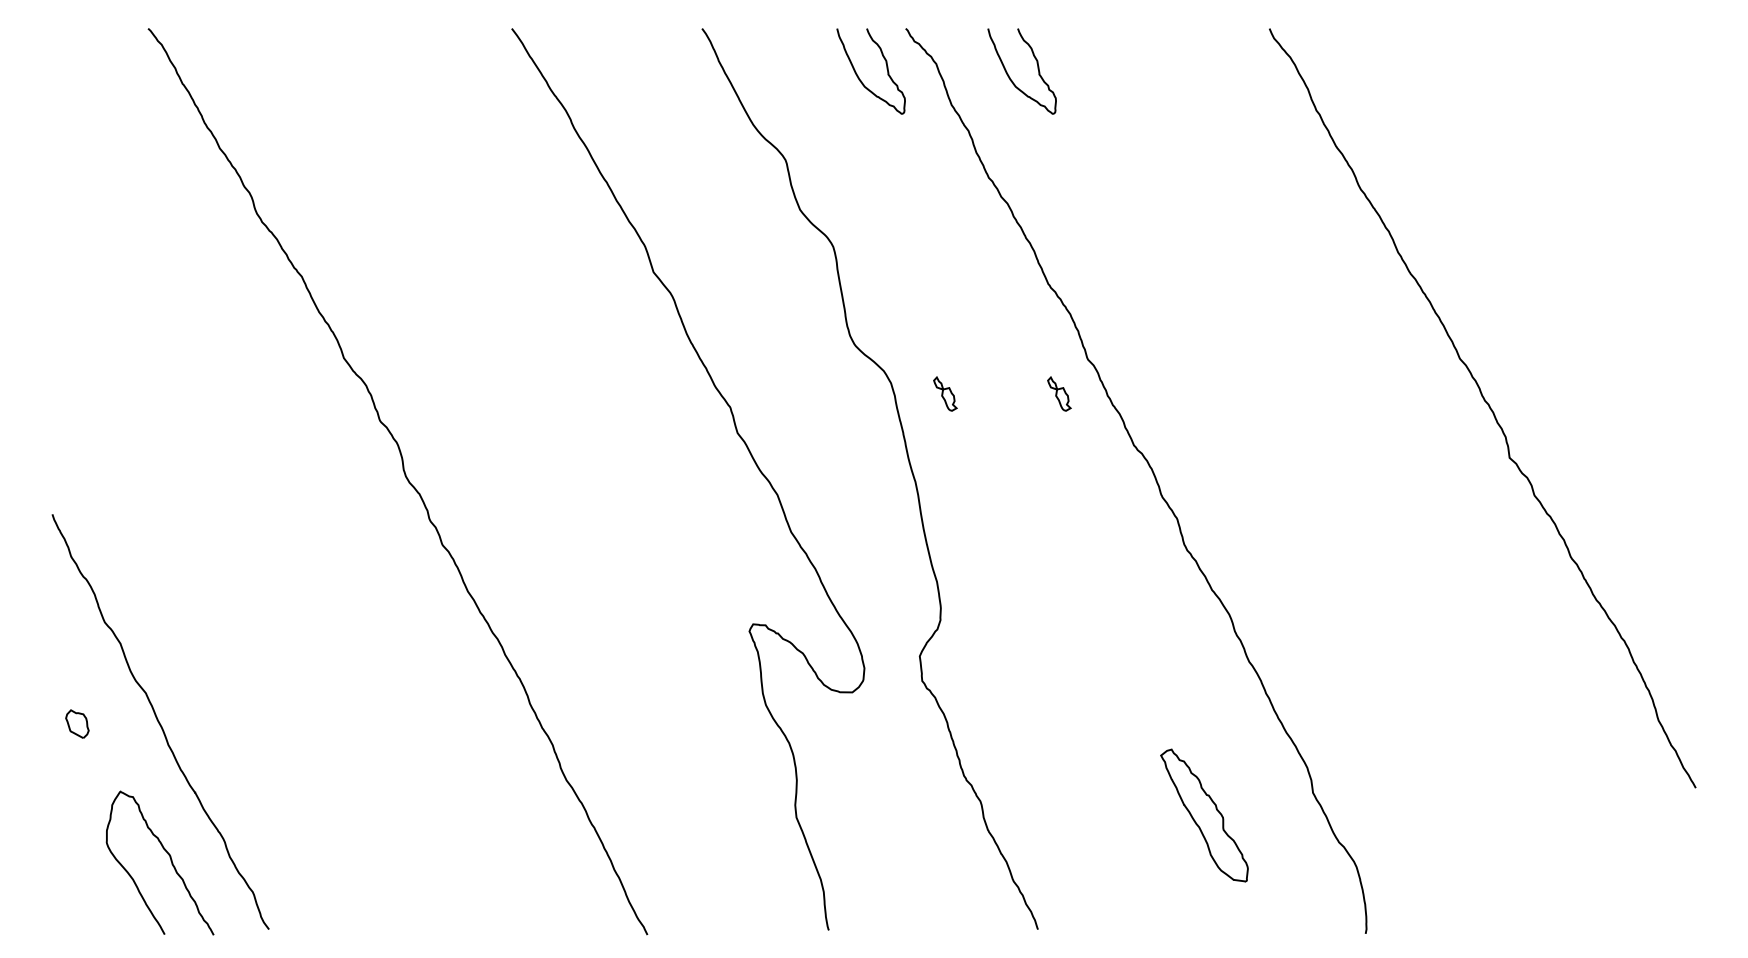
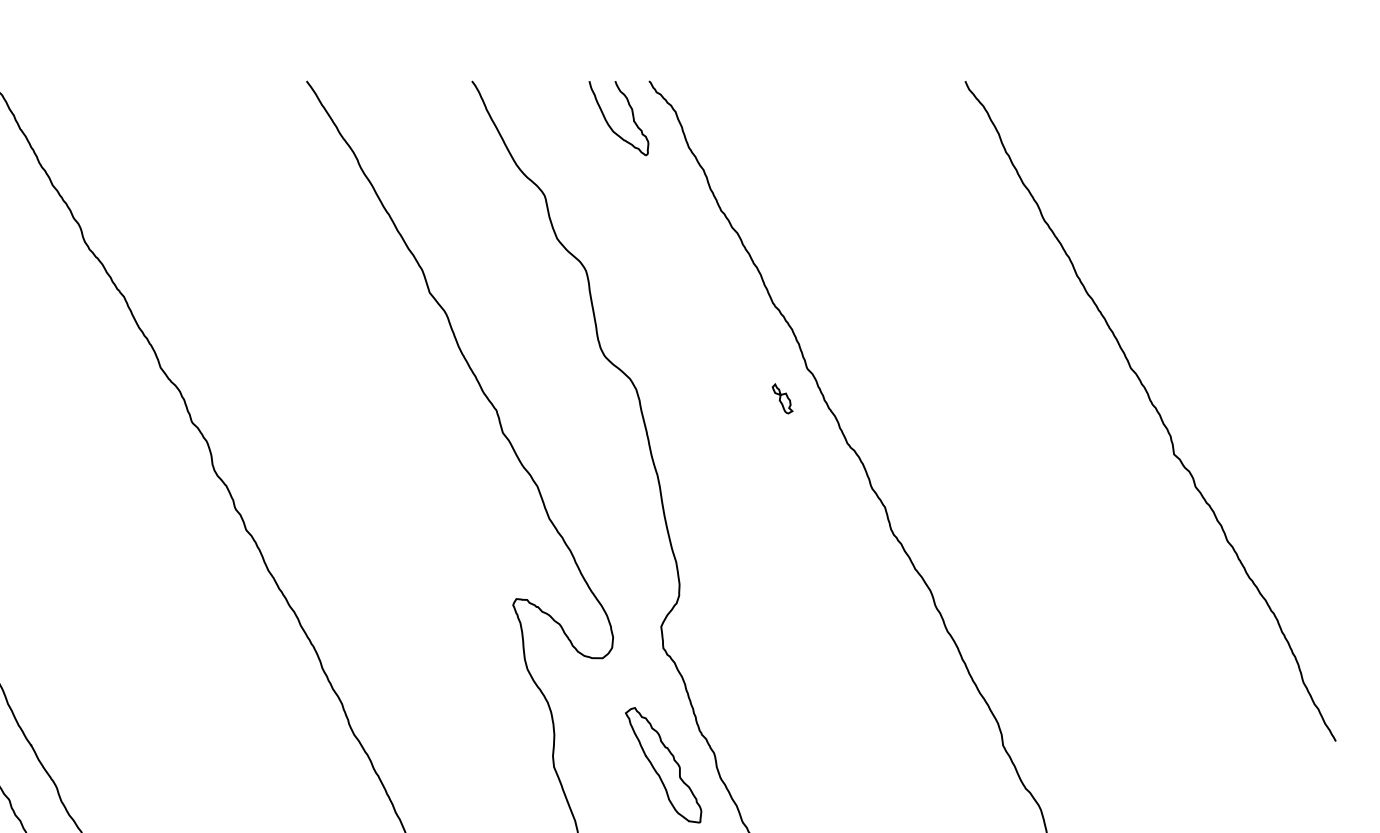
part: (1010, 77) -> (740, 123), removed
part: (945, 393) -> (683, 398), removed
part: (1204, 815) -> (663, 765), moved

